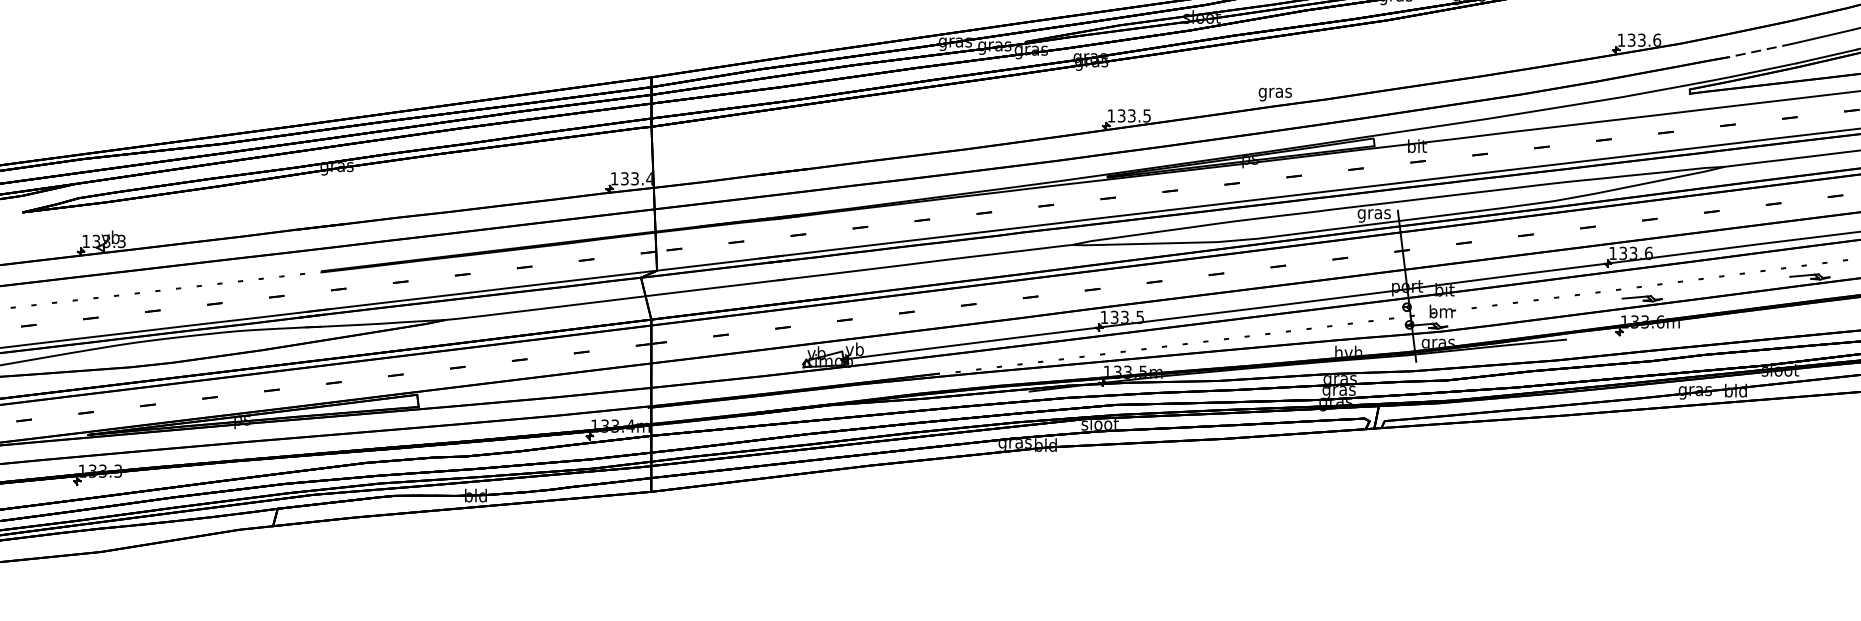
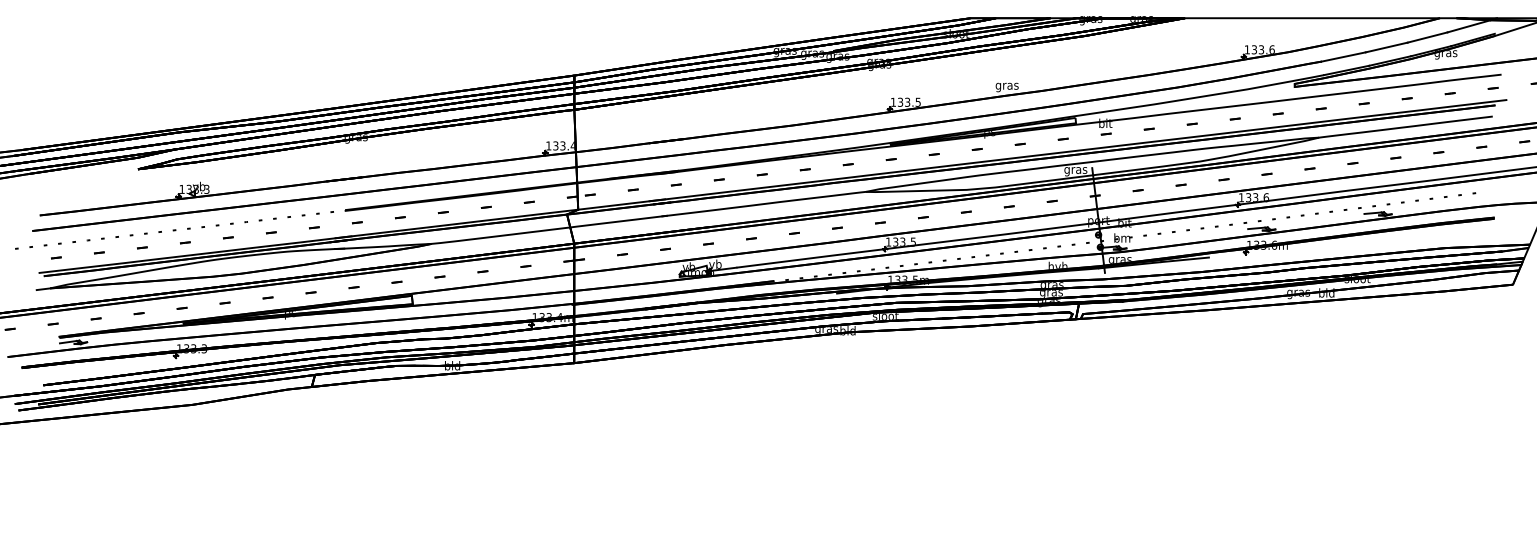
line: (1760, 51) -> (1343, 57), dashed -> solid

